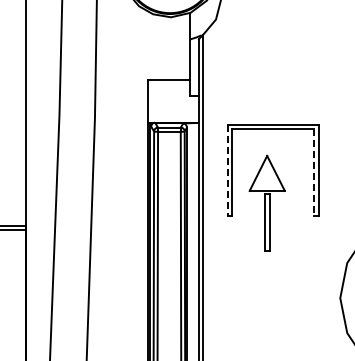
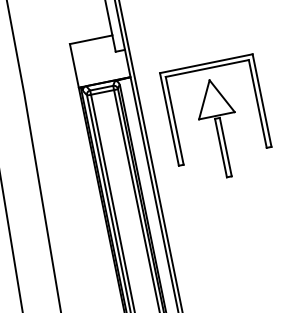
line: (227, 170) -> (169, 119), dashed -> solid
line: (314, 173) -> (258, 104), dashed -> solid
part: (266, 202) -> (218, 127), moved

